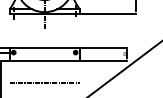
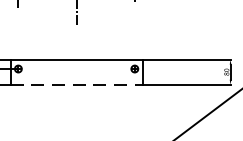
line: (45, 60) -> (78, 83), solid -> dashed
line: (44, 82) -> (76, 125), removed

